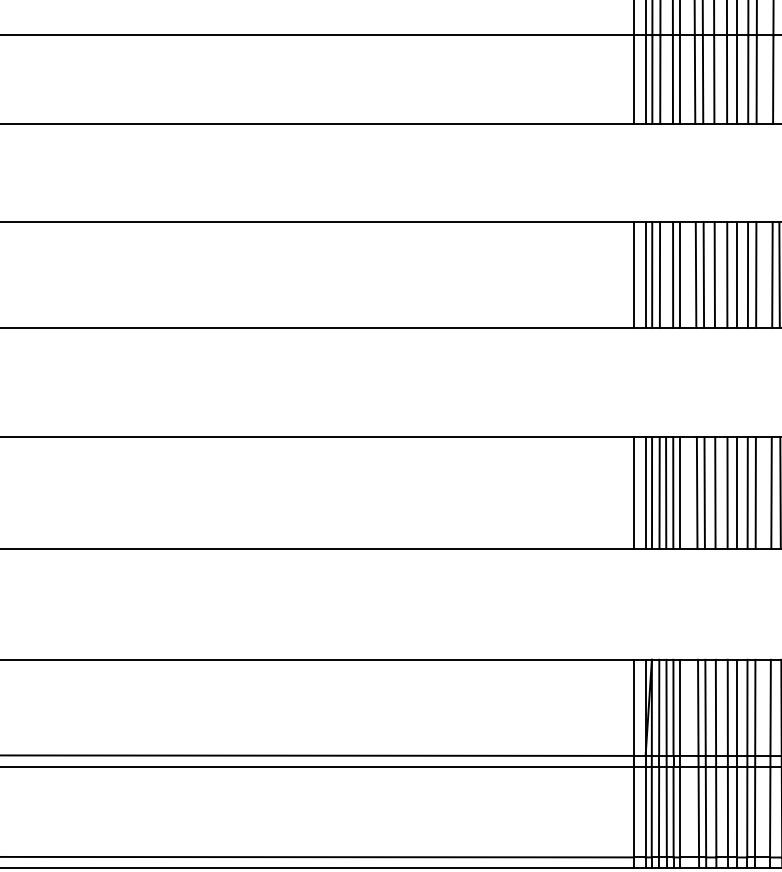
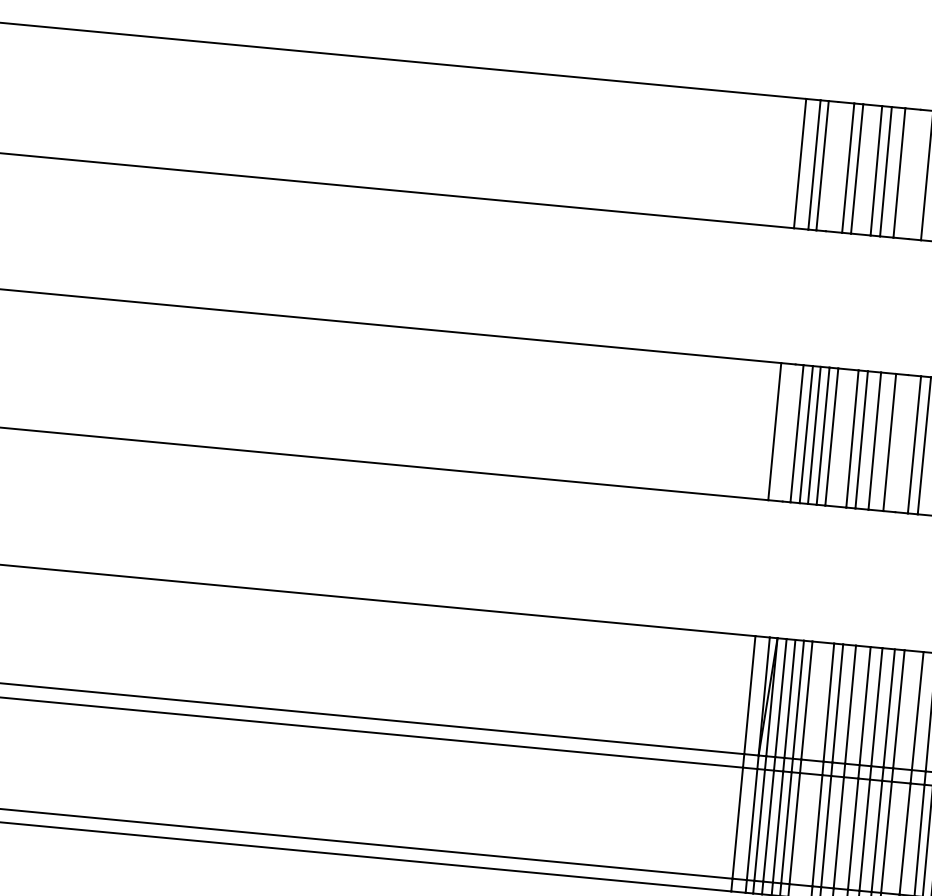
line: (659, 274) -> (831, 166), removed
line: (727, 274) -> (915, 173), removed
line: (645, 493) -> (788, 433), removed
line: (737, 493) -> (901, 444), removed

